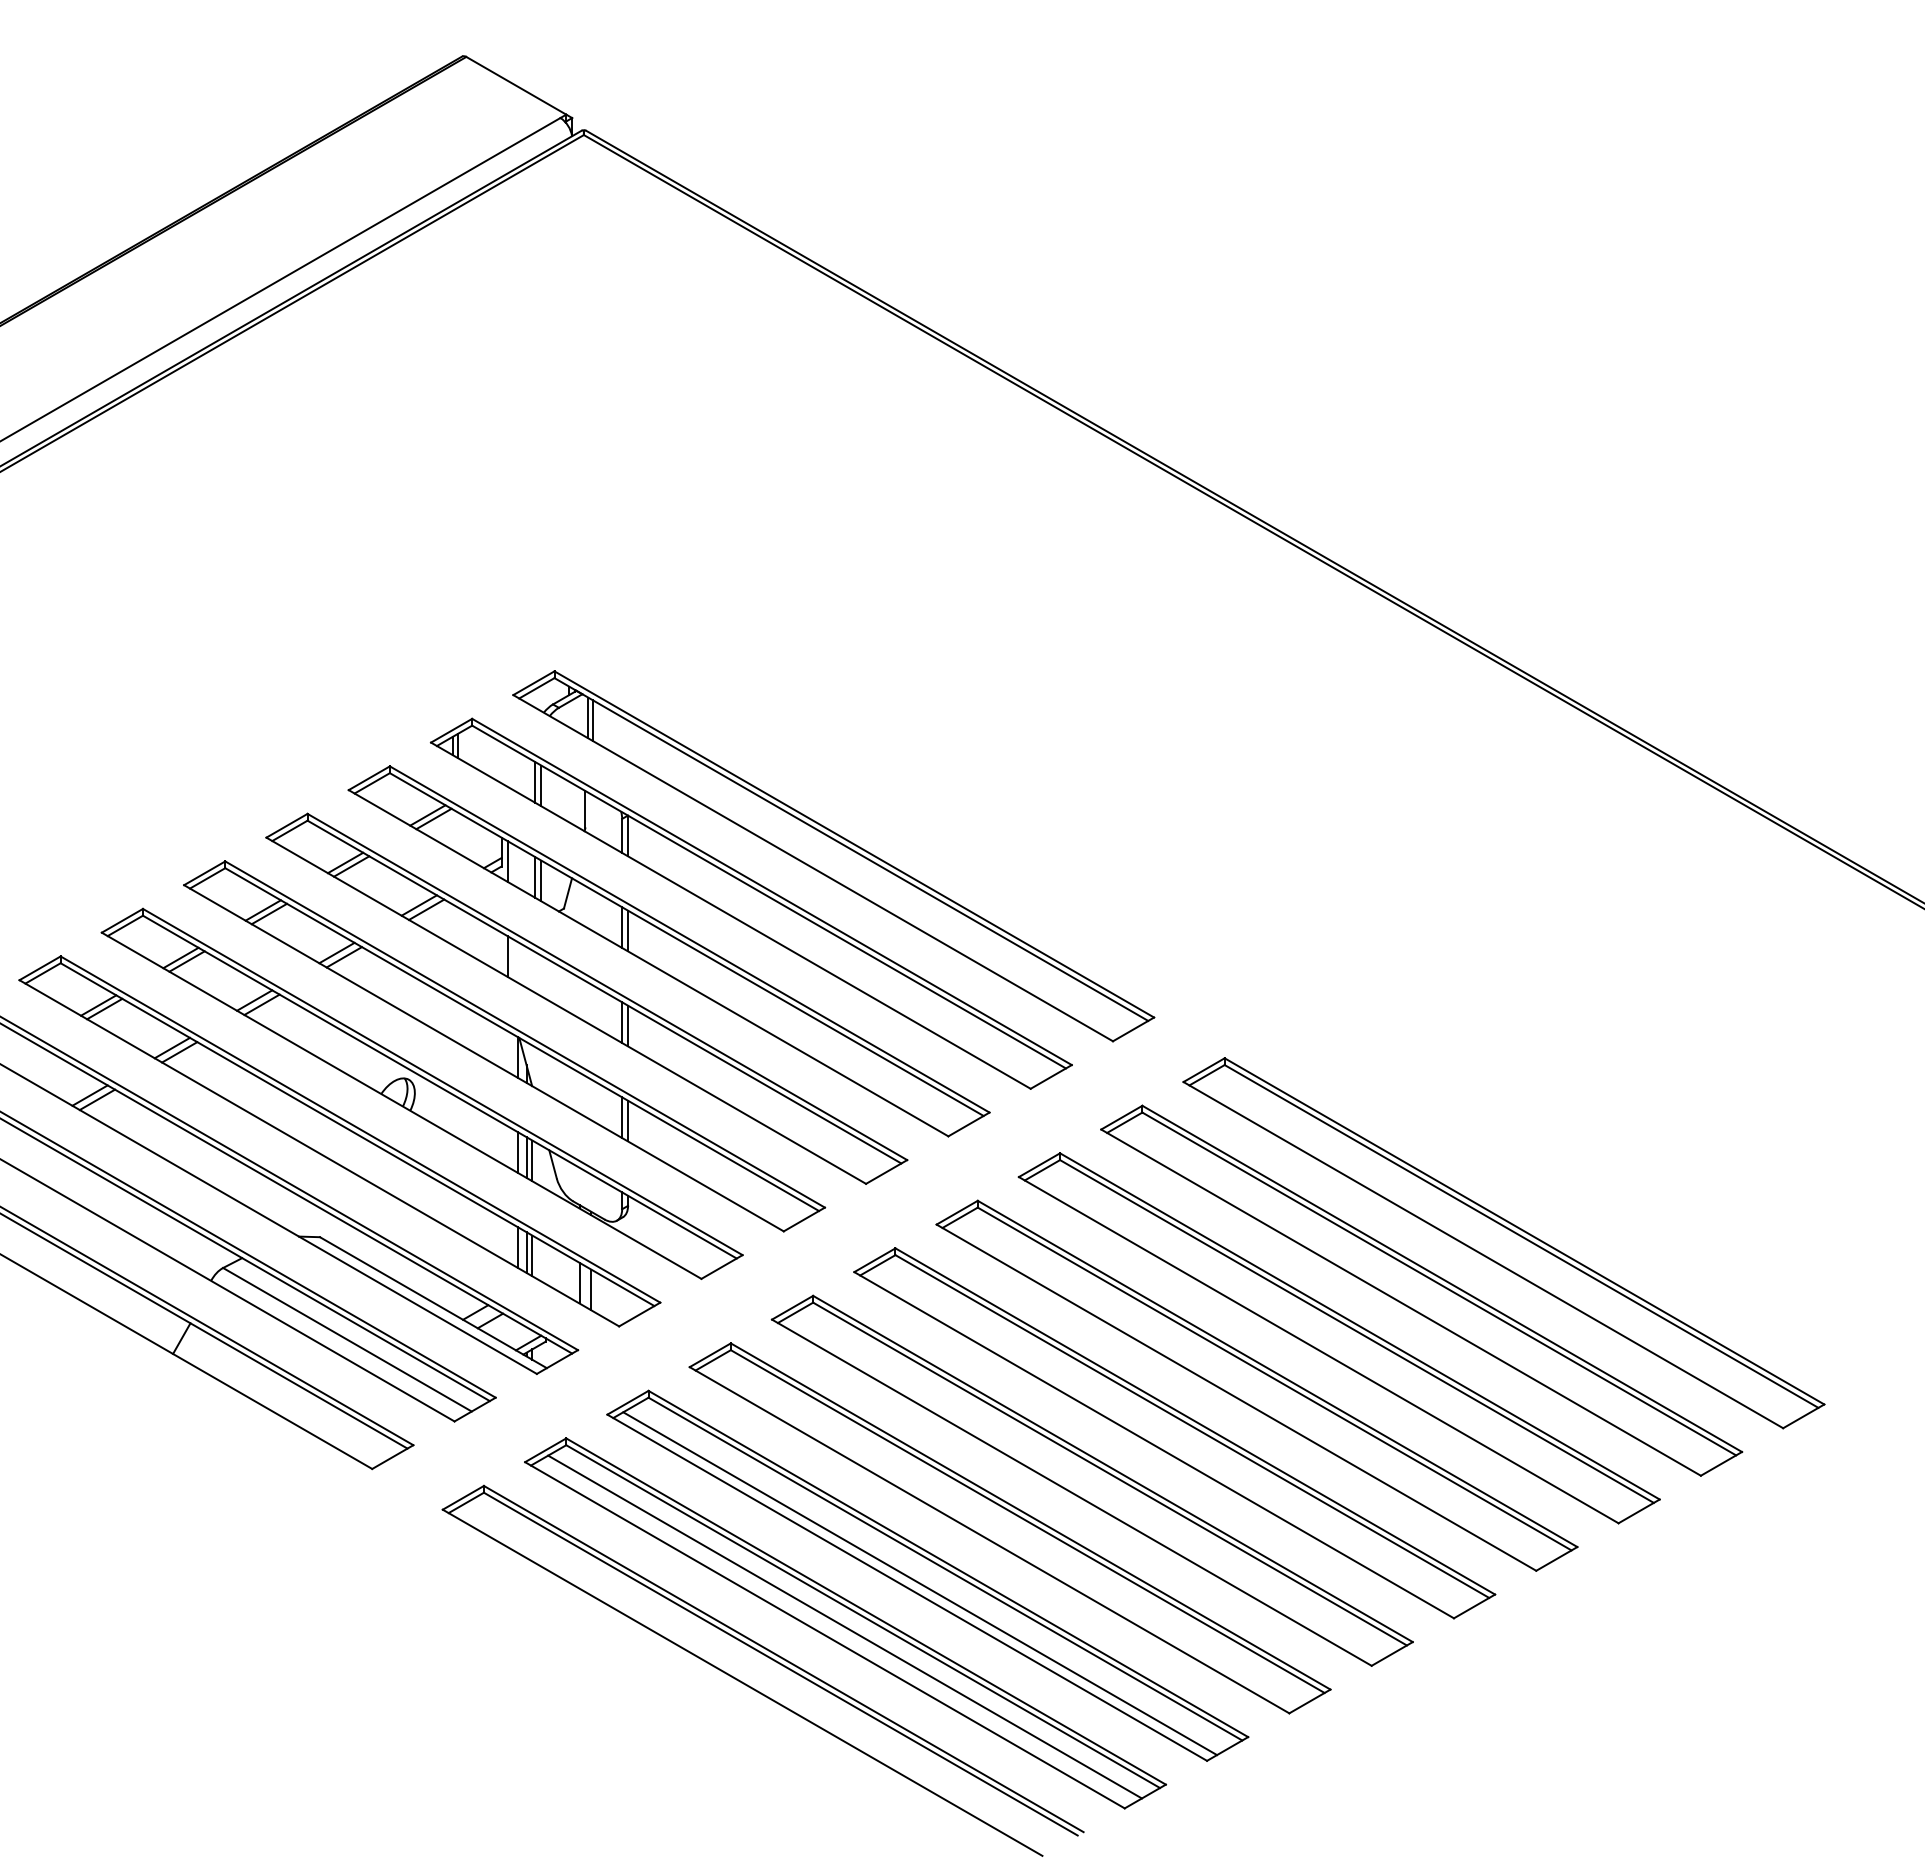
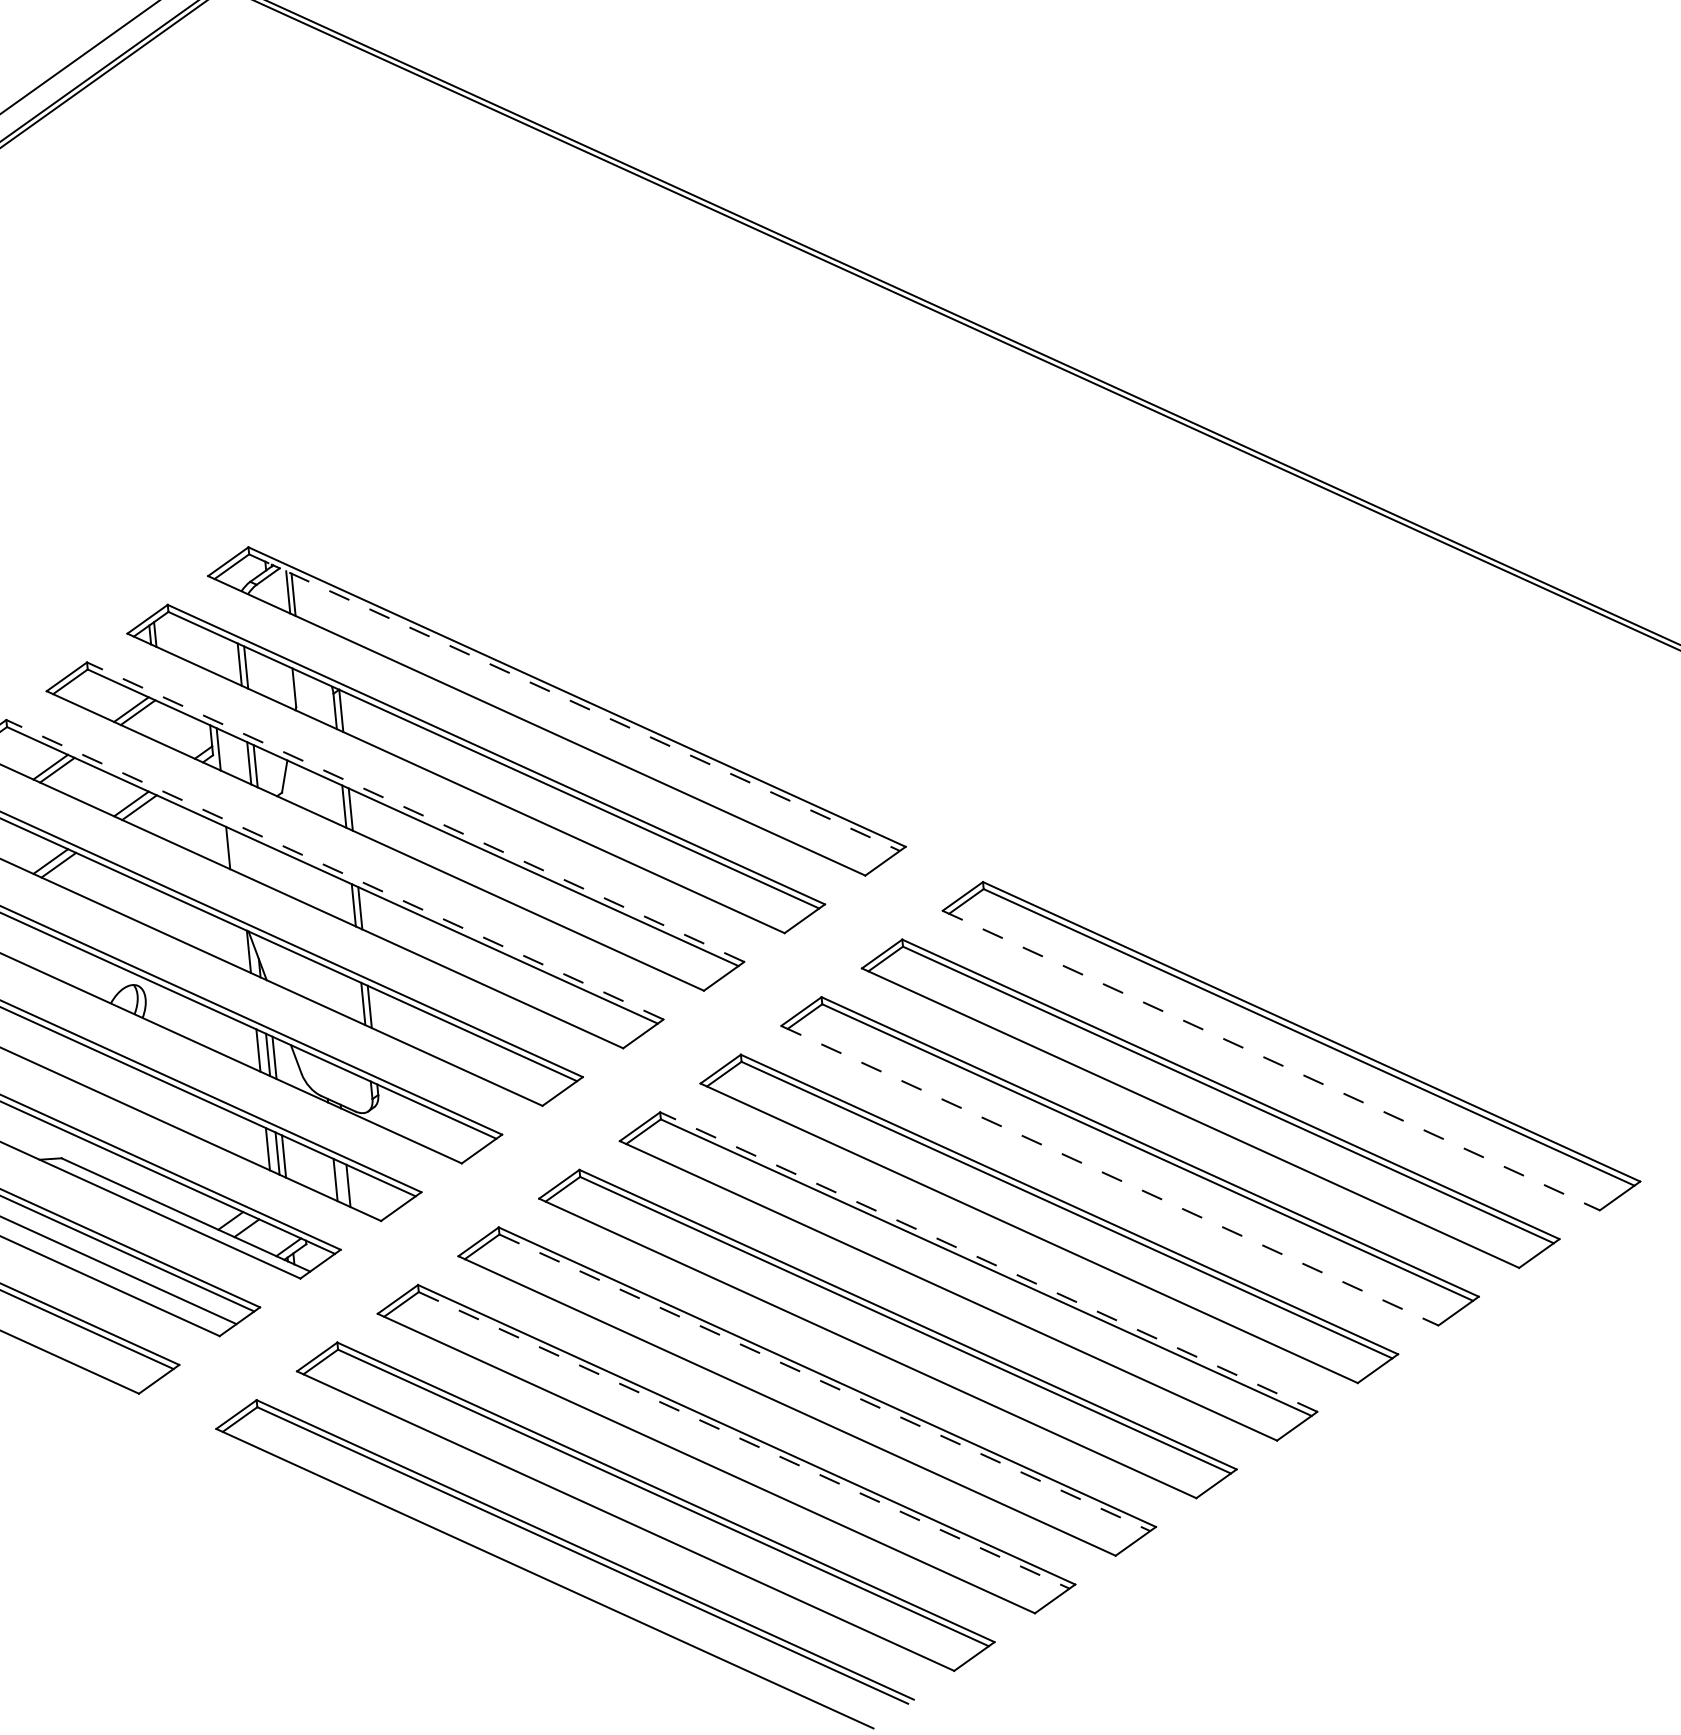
line: (851, 849) -> (574, 702), solid -> dashed
line: (689, 939) -> (415, 812), solid -> dashed
line: (606, 986) -> (333, 869), solid -> dashed
line: (1483, 1255) -> (1271, 1060), solid -> dashed
line: (1319, 1350) -> (1110, 1176), solid -> dashed
line: (1194, 1421) -> (987, 1262), solid -> dashed
line: (1027, 1521) -> (824, 1382), solid -> dashed
line: (945, 1569) -> (744, 1440), solid -> dashed
line: (920, 1583) -> (719, 1457), removed
line: (844, 1626) -> (645, 1510), removed

